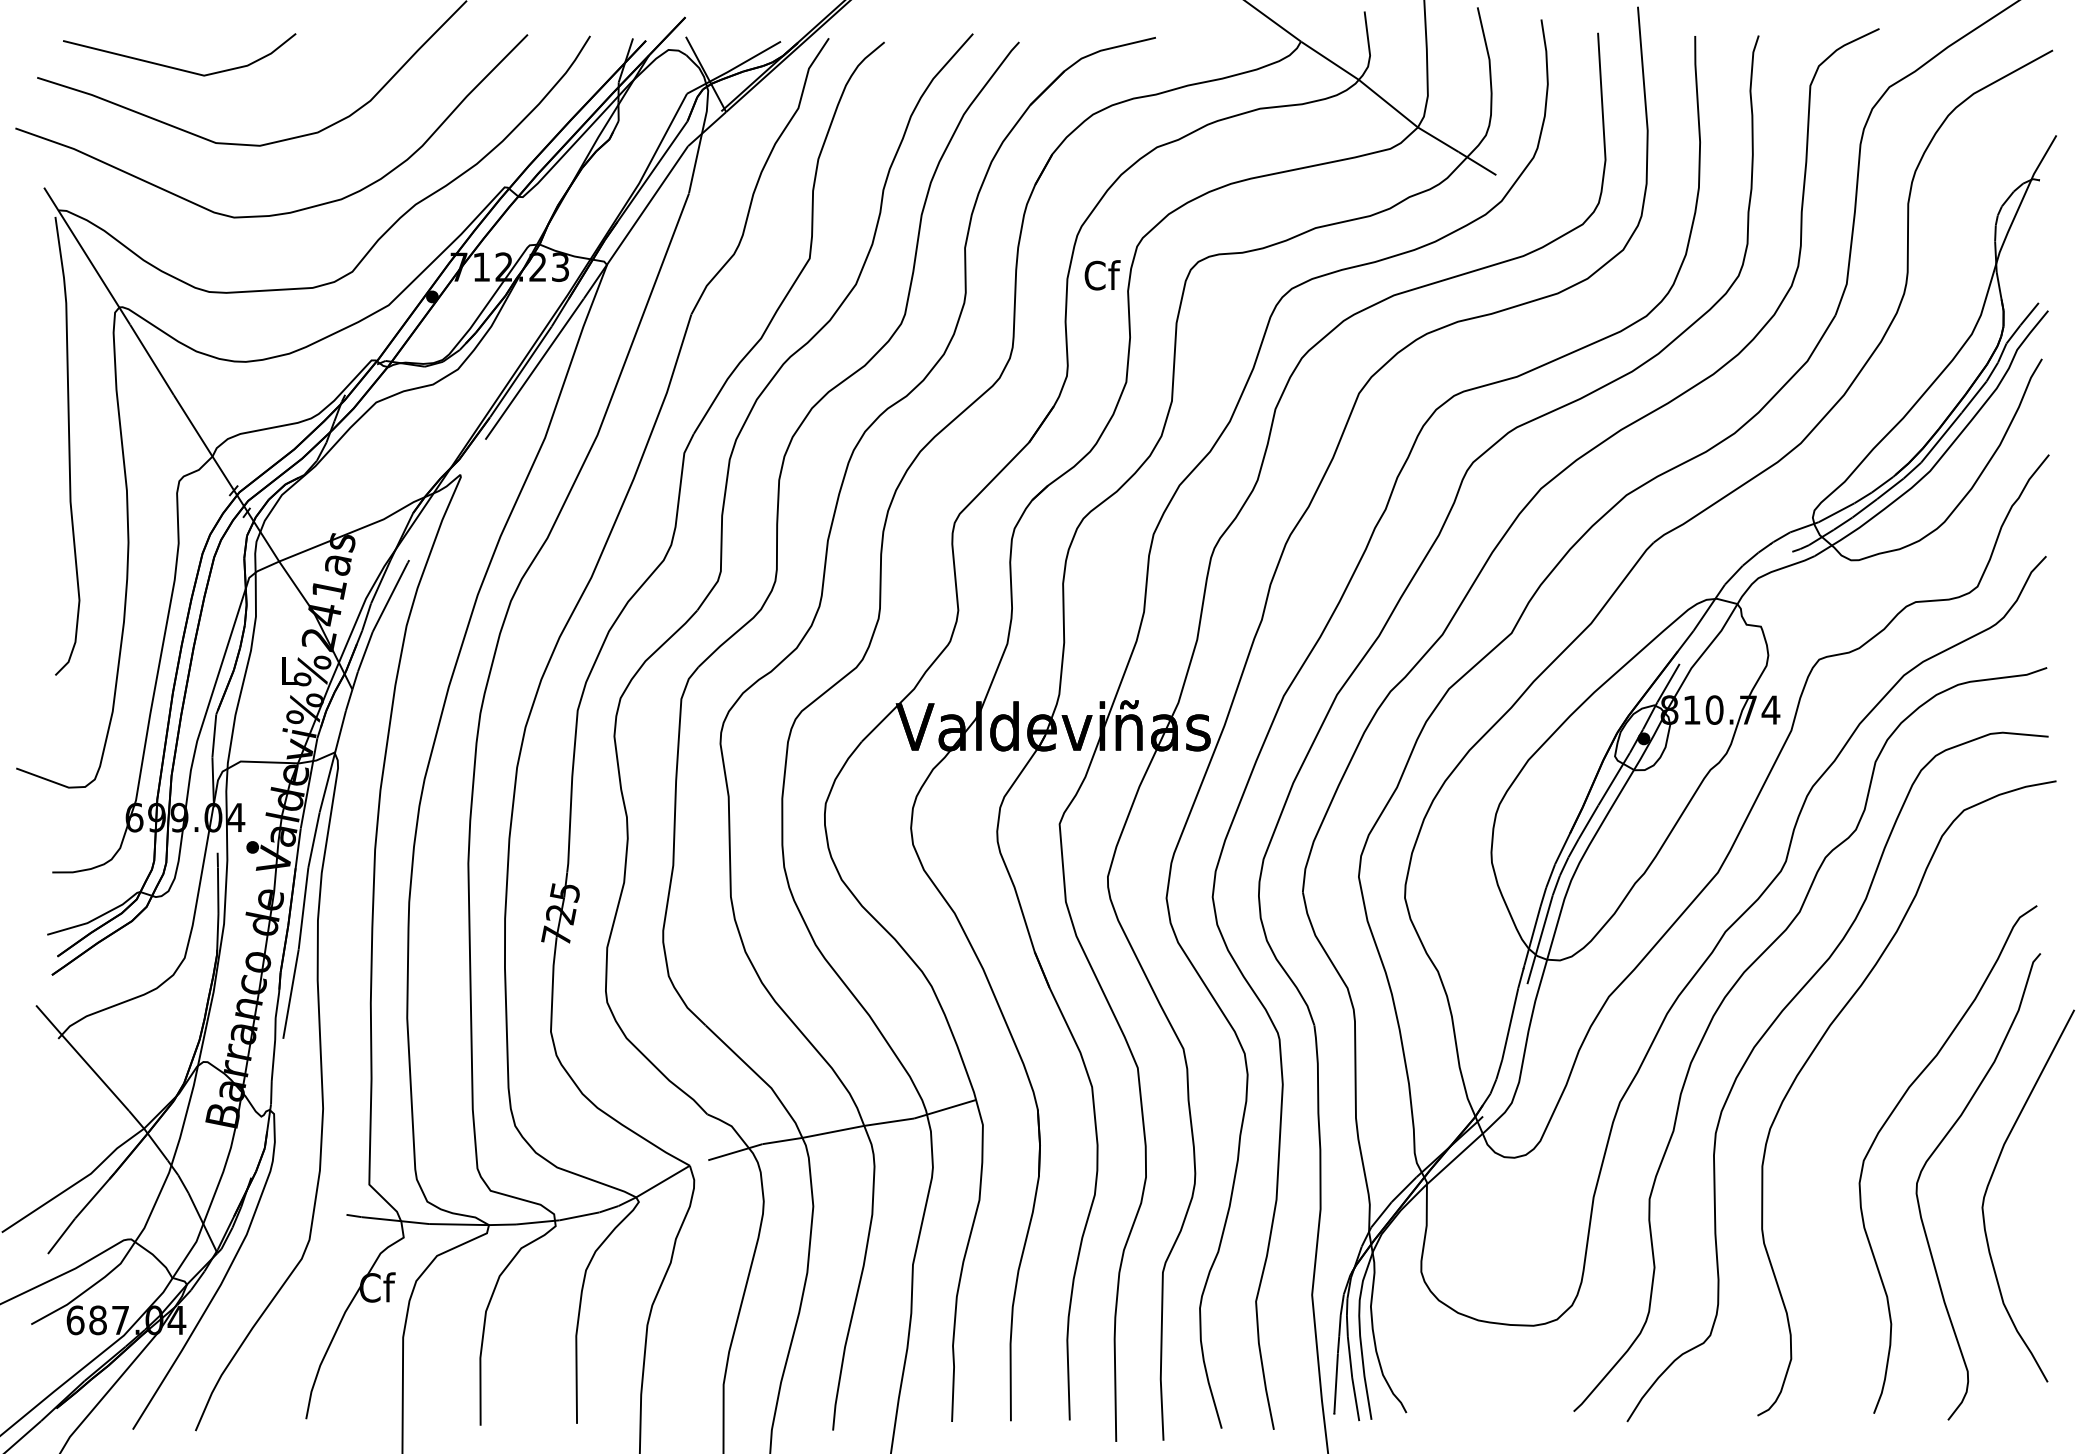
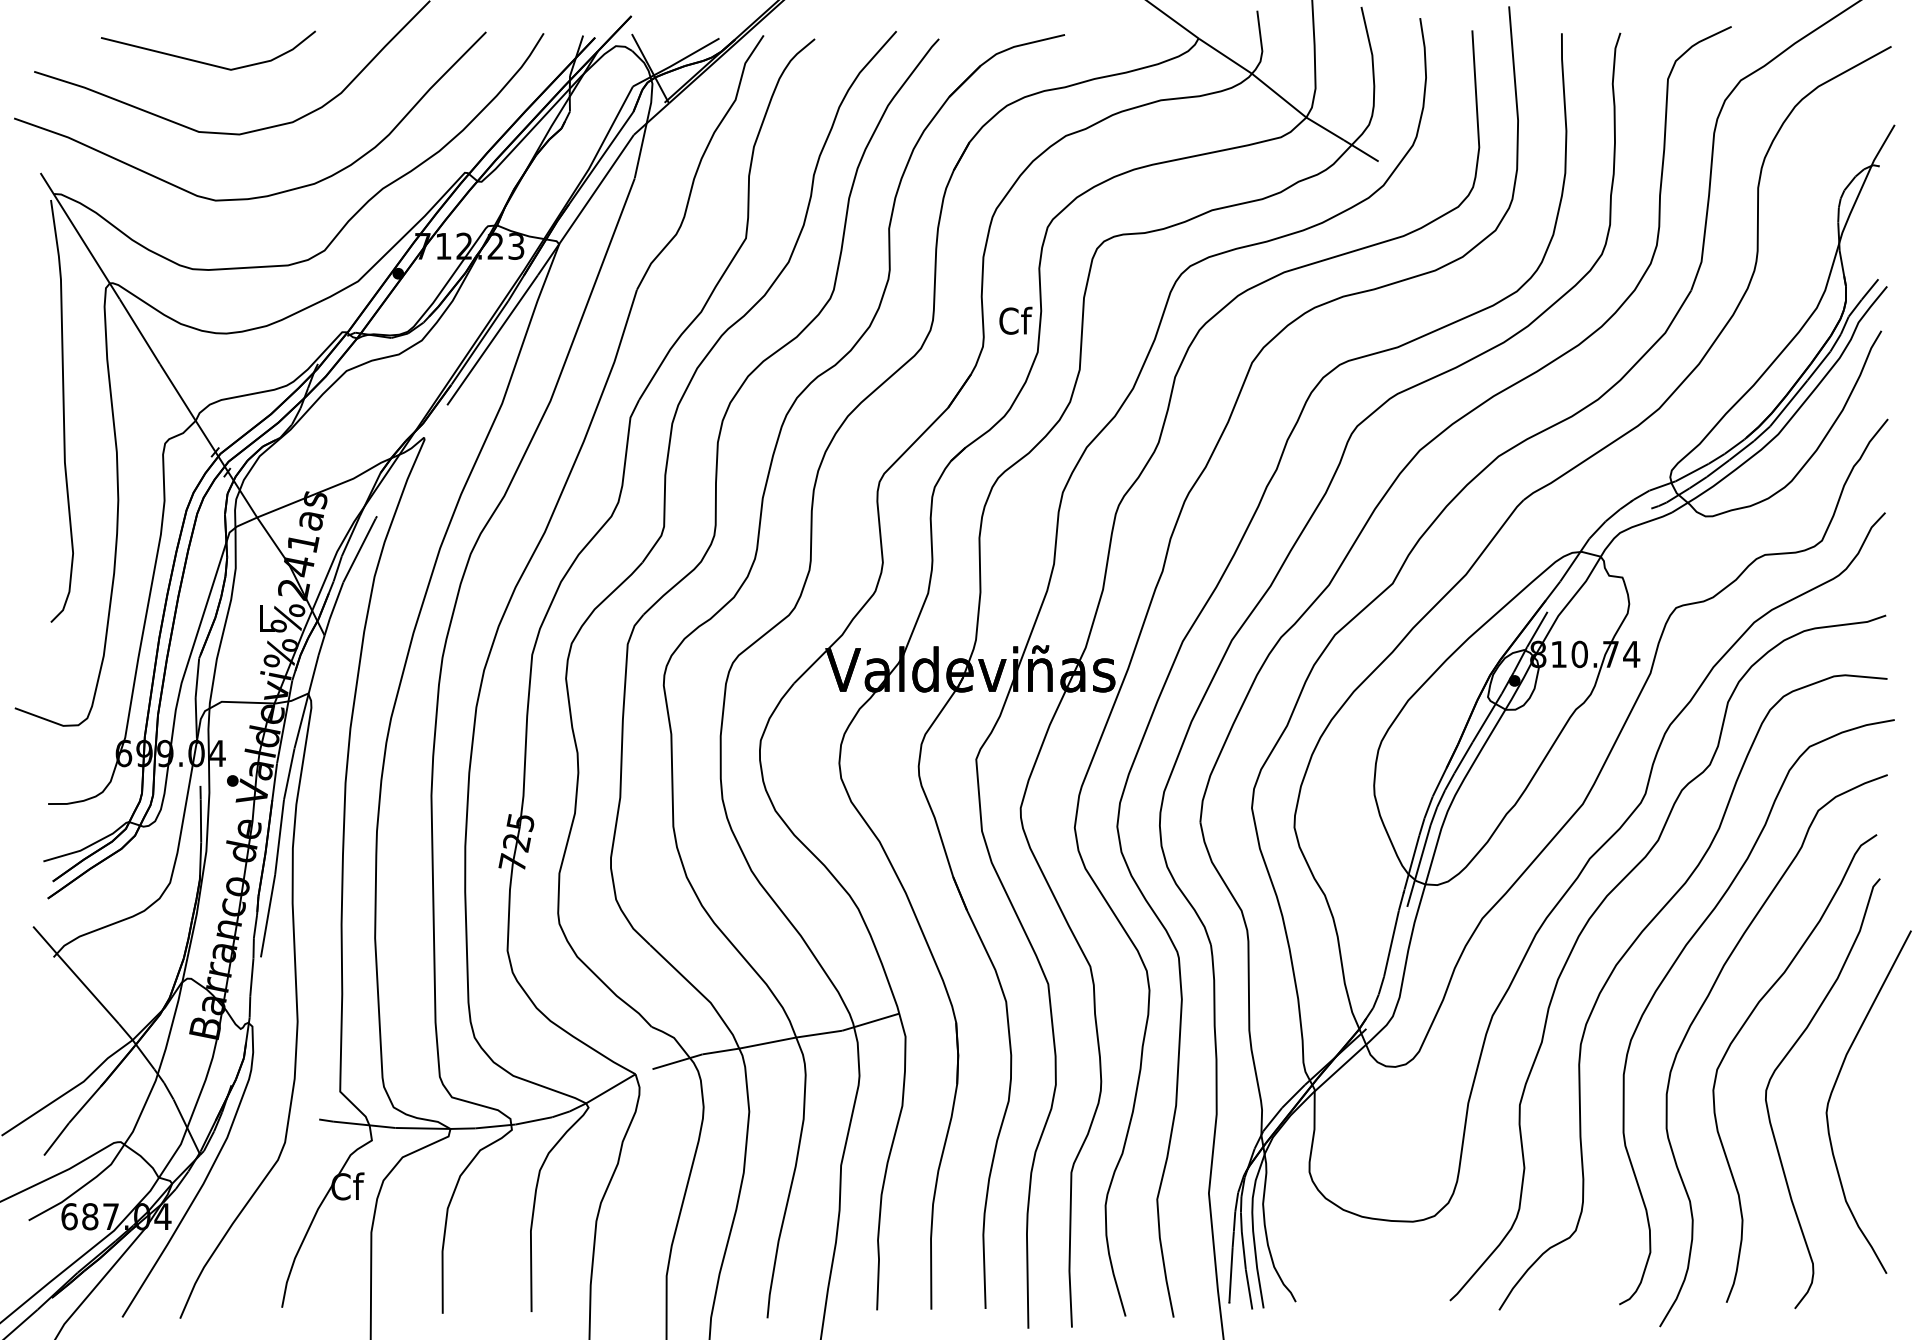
line: (177, 67) -> (206, 62), moved
text: (1102, 274) -> (1015, 320), moved
curve: (1846, 1095) -> (1701, 1009), added

